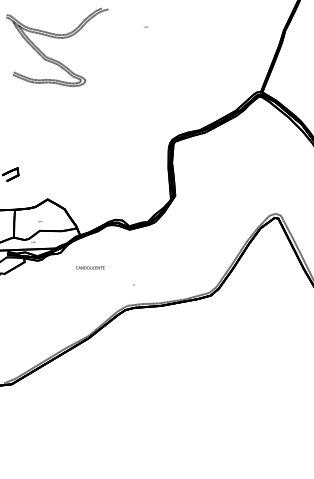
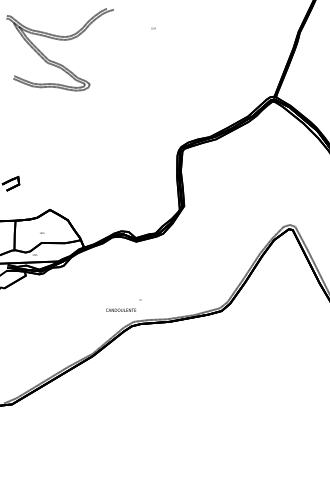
text: (90, 267) -> (121, 309), moved

